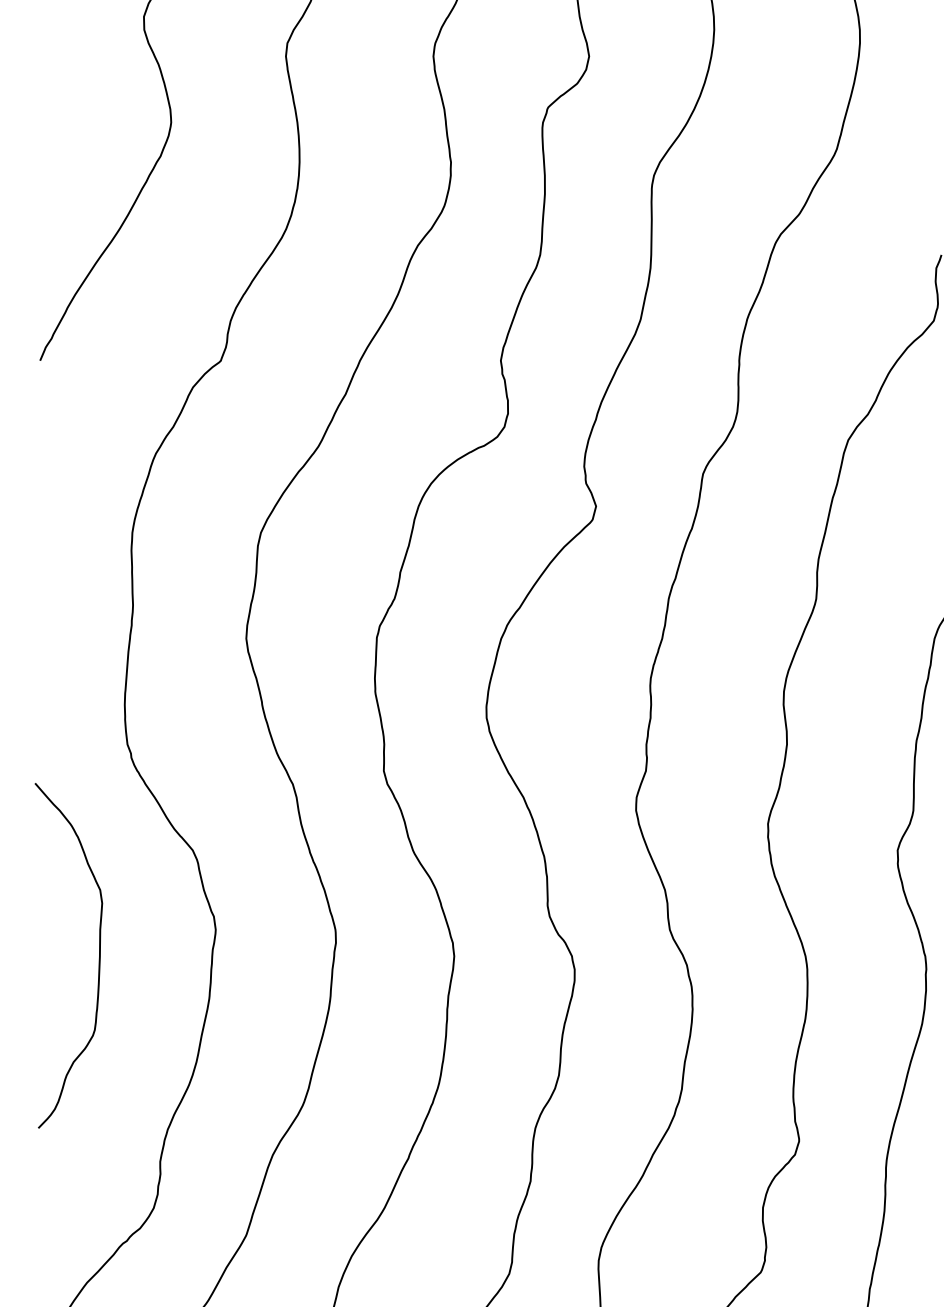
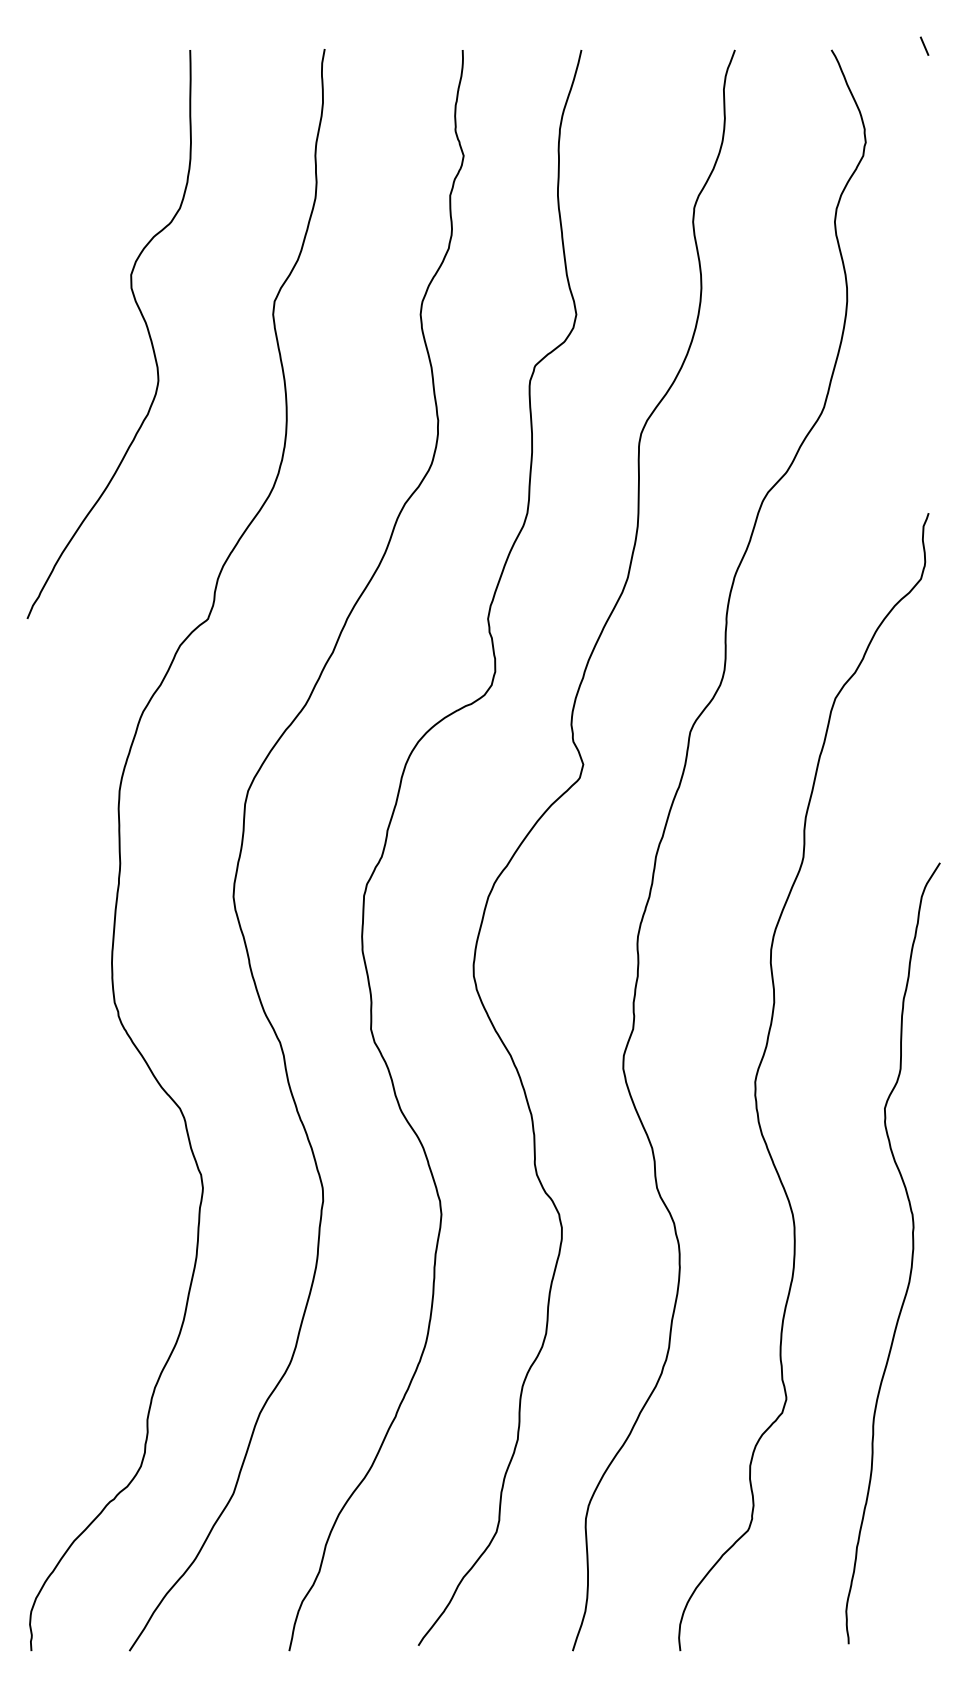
curve: (99, 955) -> (86, 1213), removed

